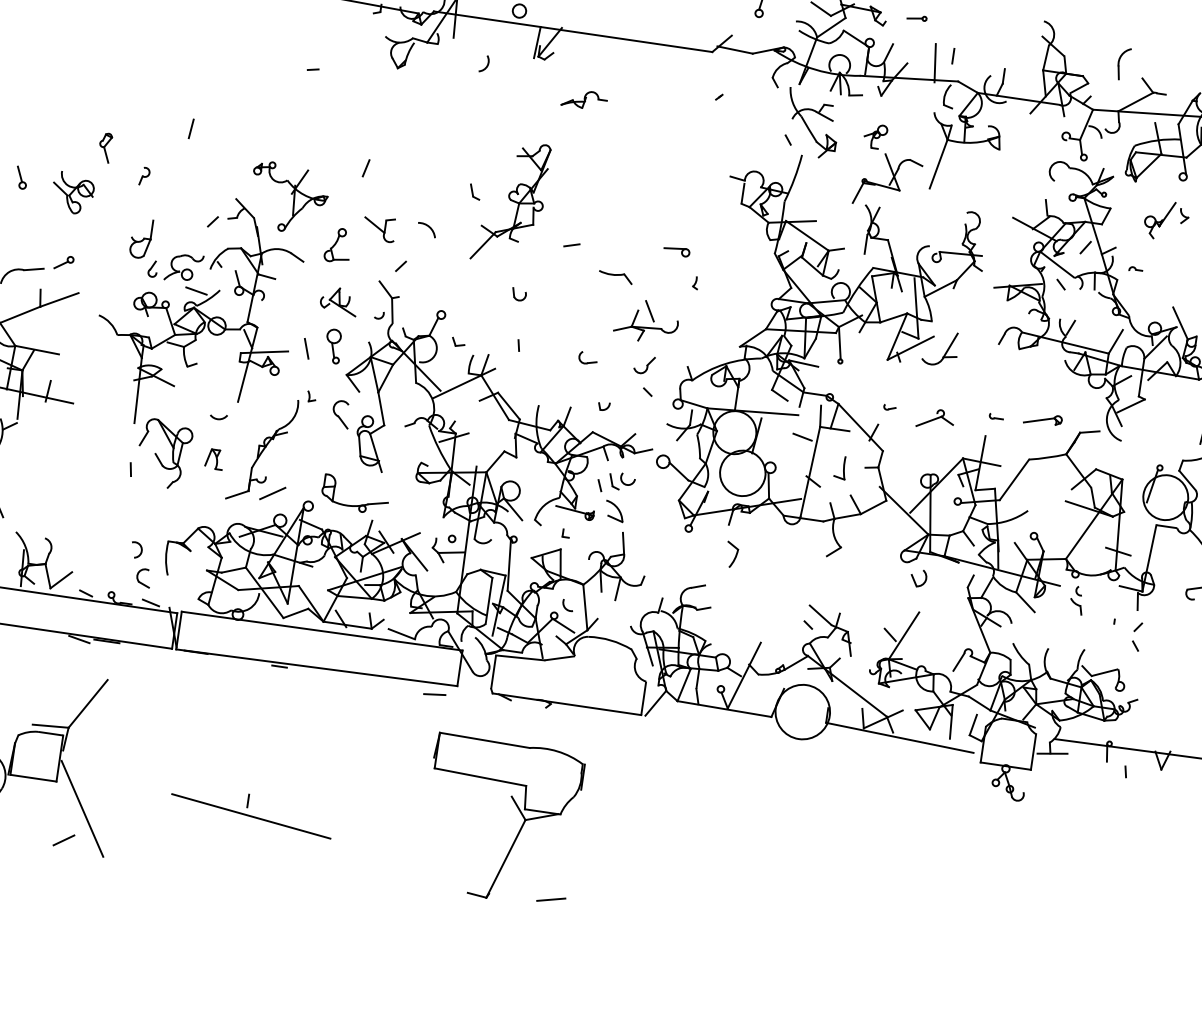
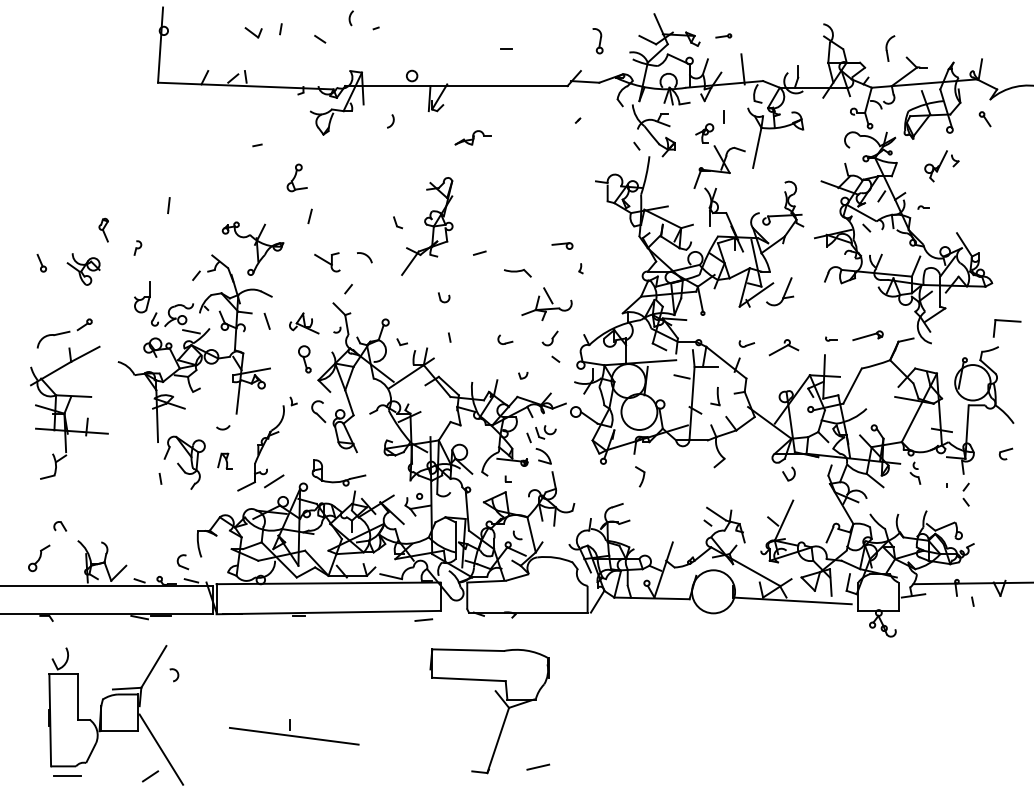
line: (952, 55) -> (723, 116), moved
part: (337, 244) -> (296, 177), moved
line: (305, 347) -> (266, 320), moved
part: (889, 407) -> (746, 343), size x1.6
arc: (140, 551) -> (177, 675), moved

